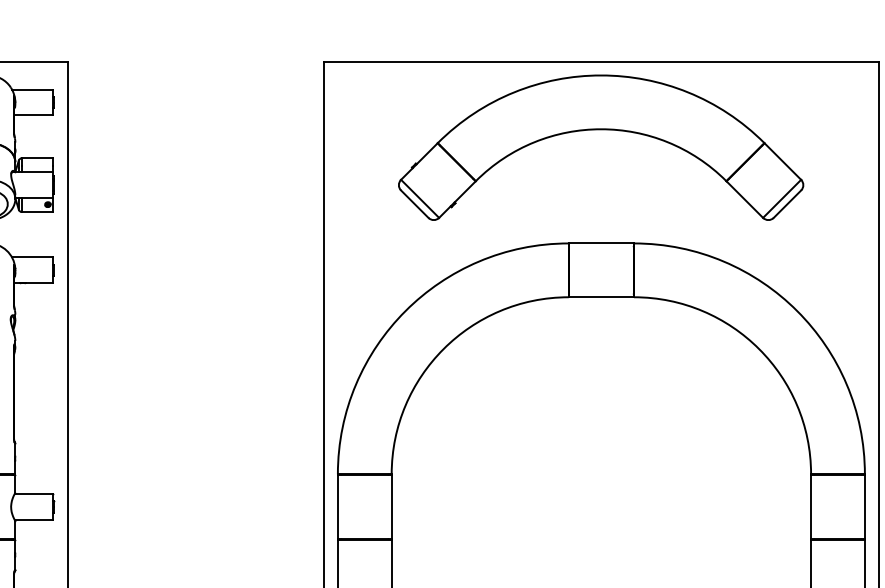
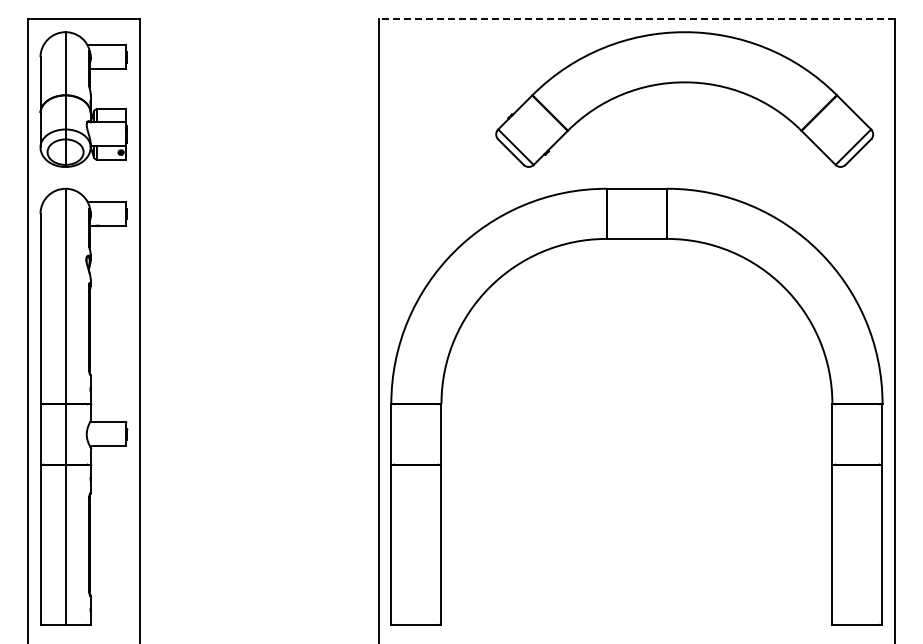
line: (600, 61) -> (636, 19), solid -> dashed
part: (600, 130) -> (684, 83), moved

